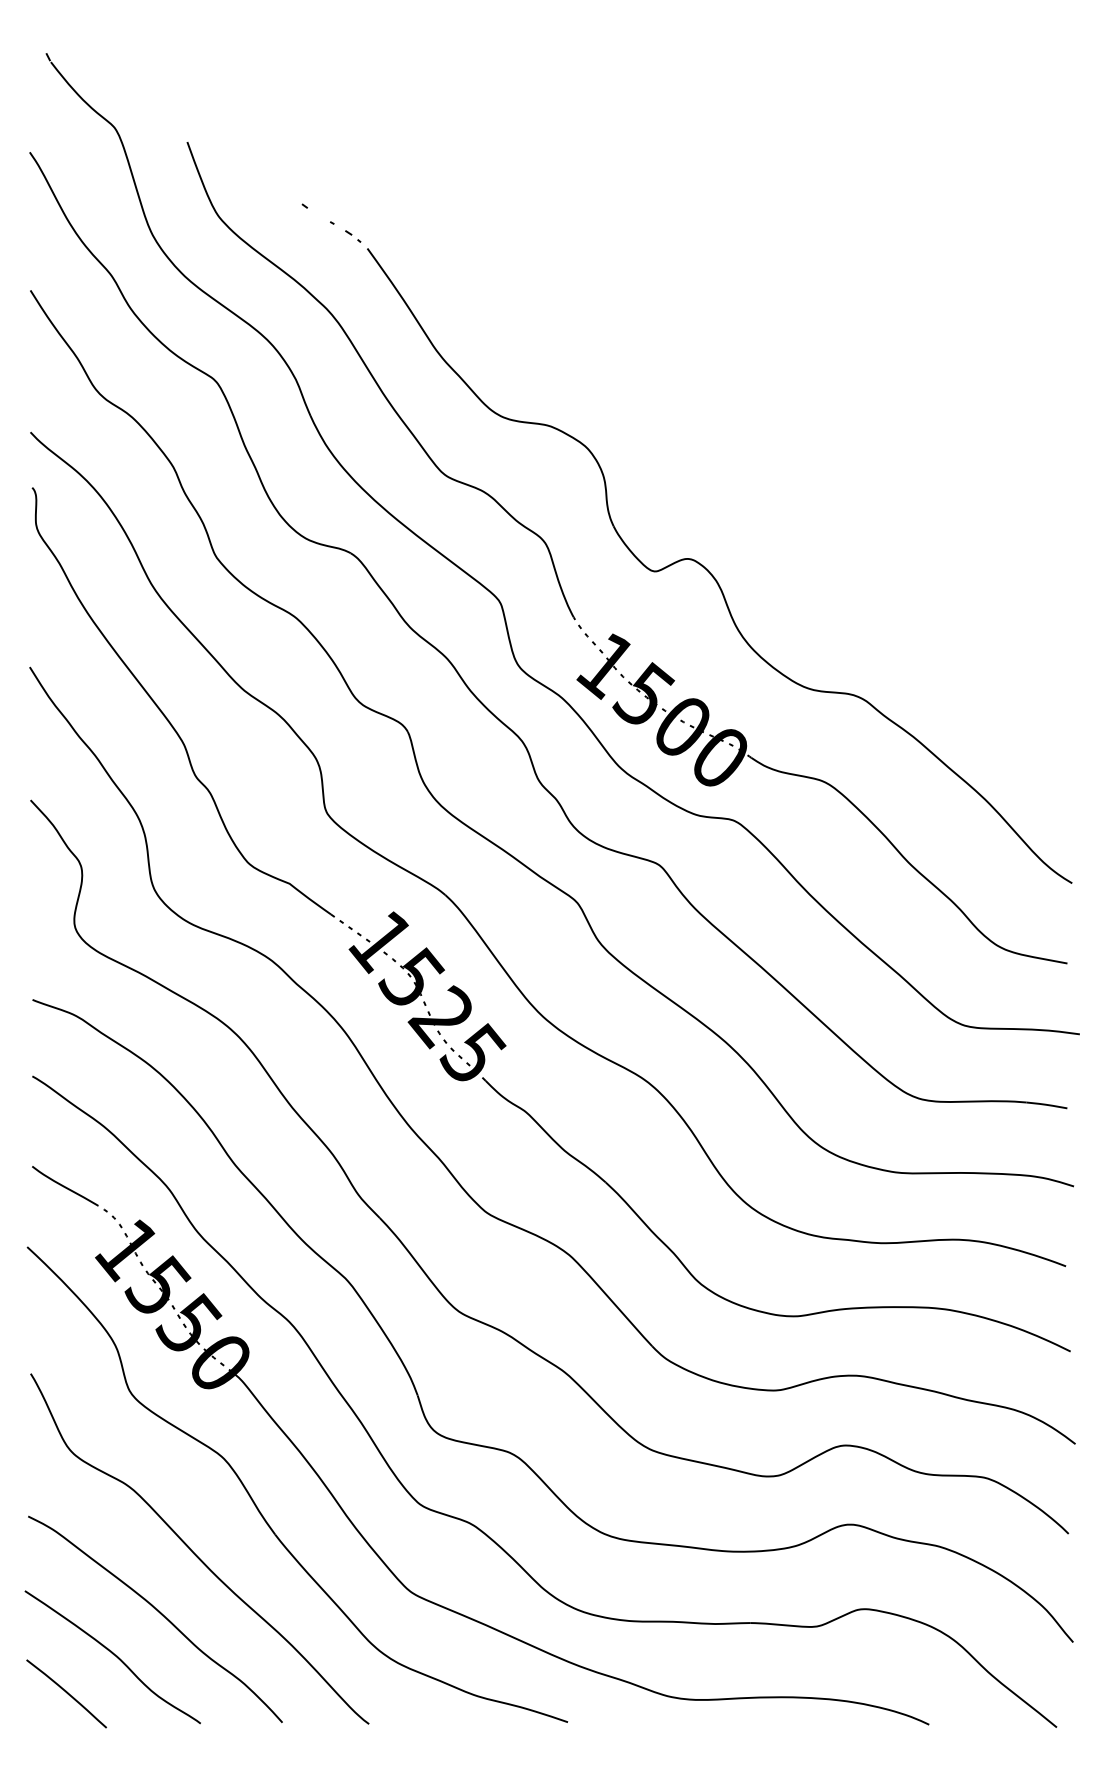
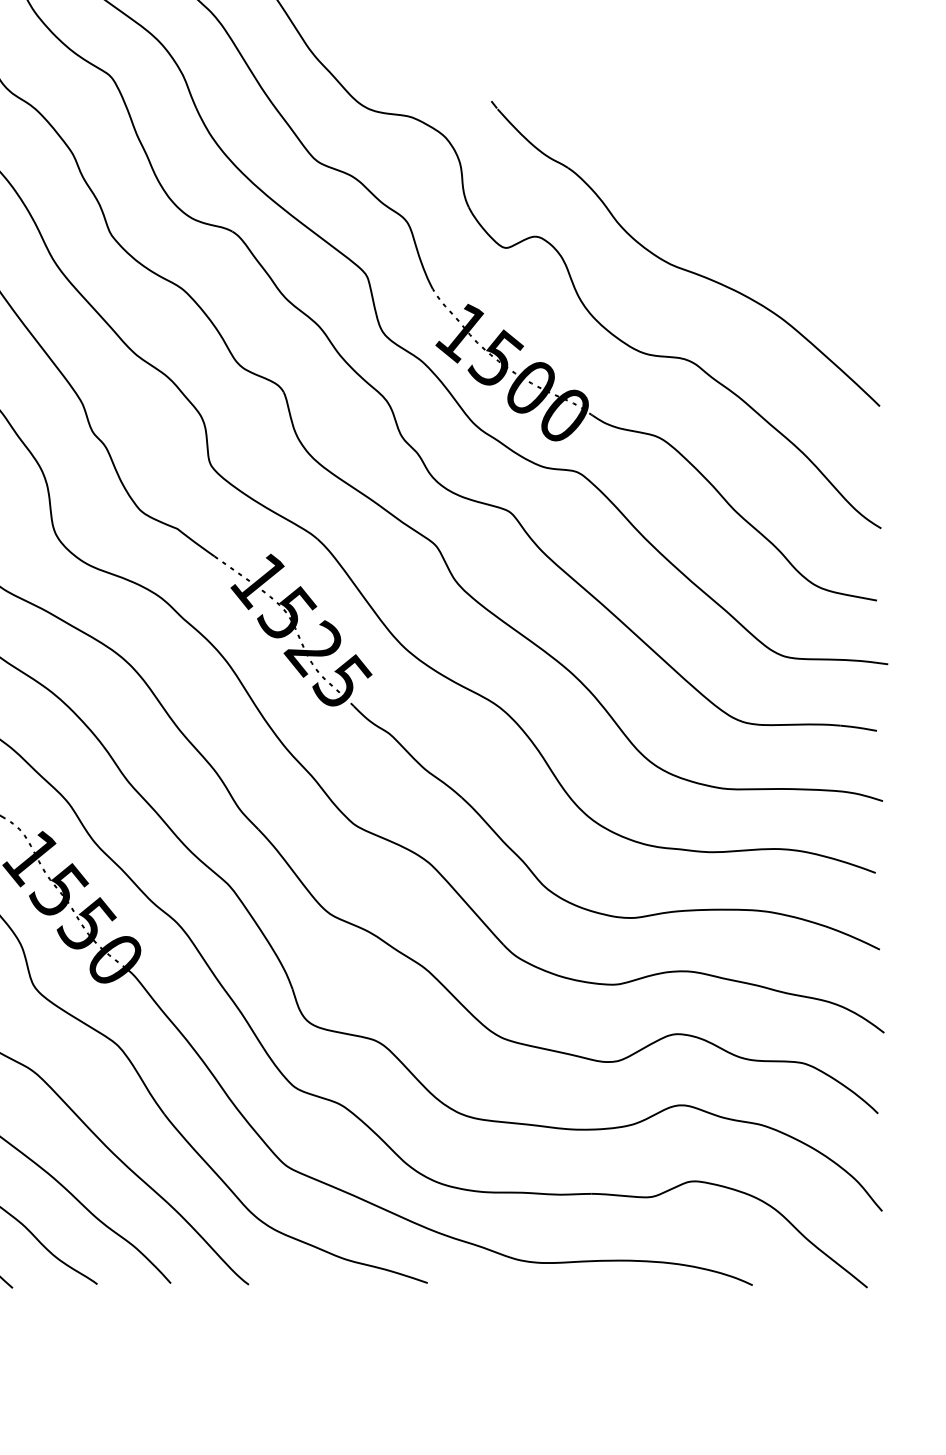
part: (850, 593) -> (681, 267), added

